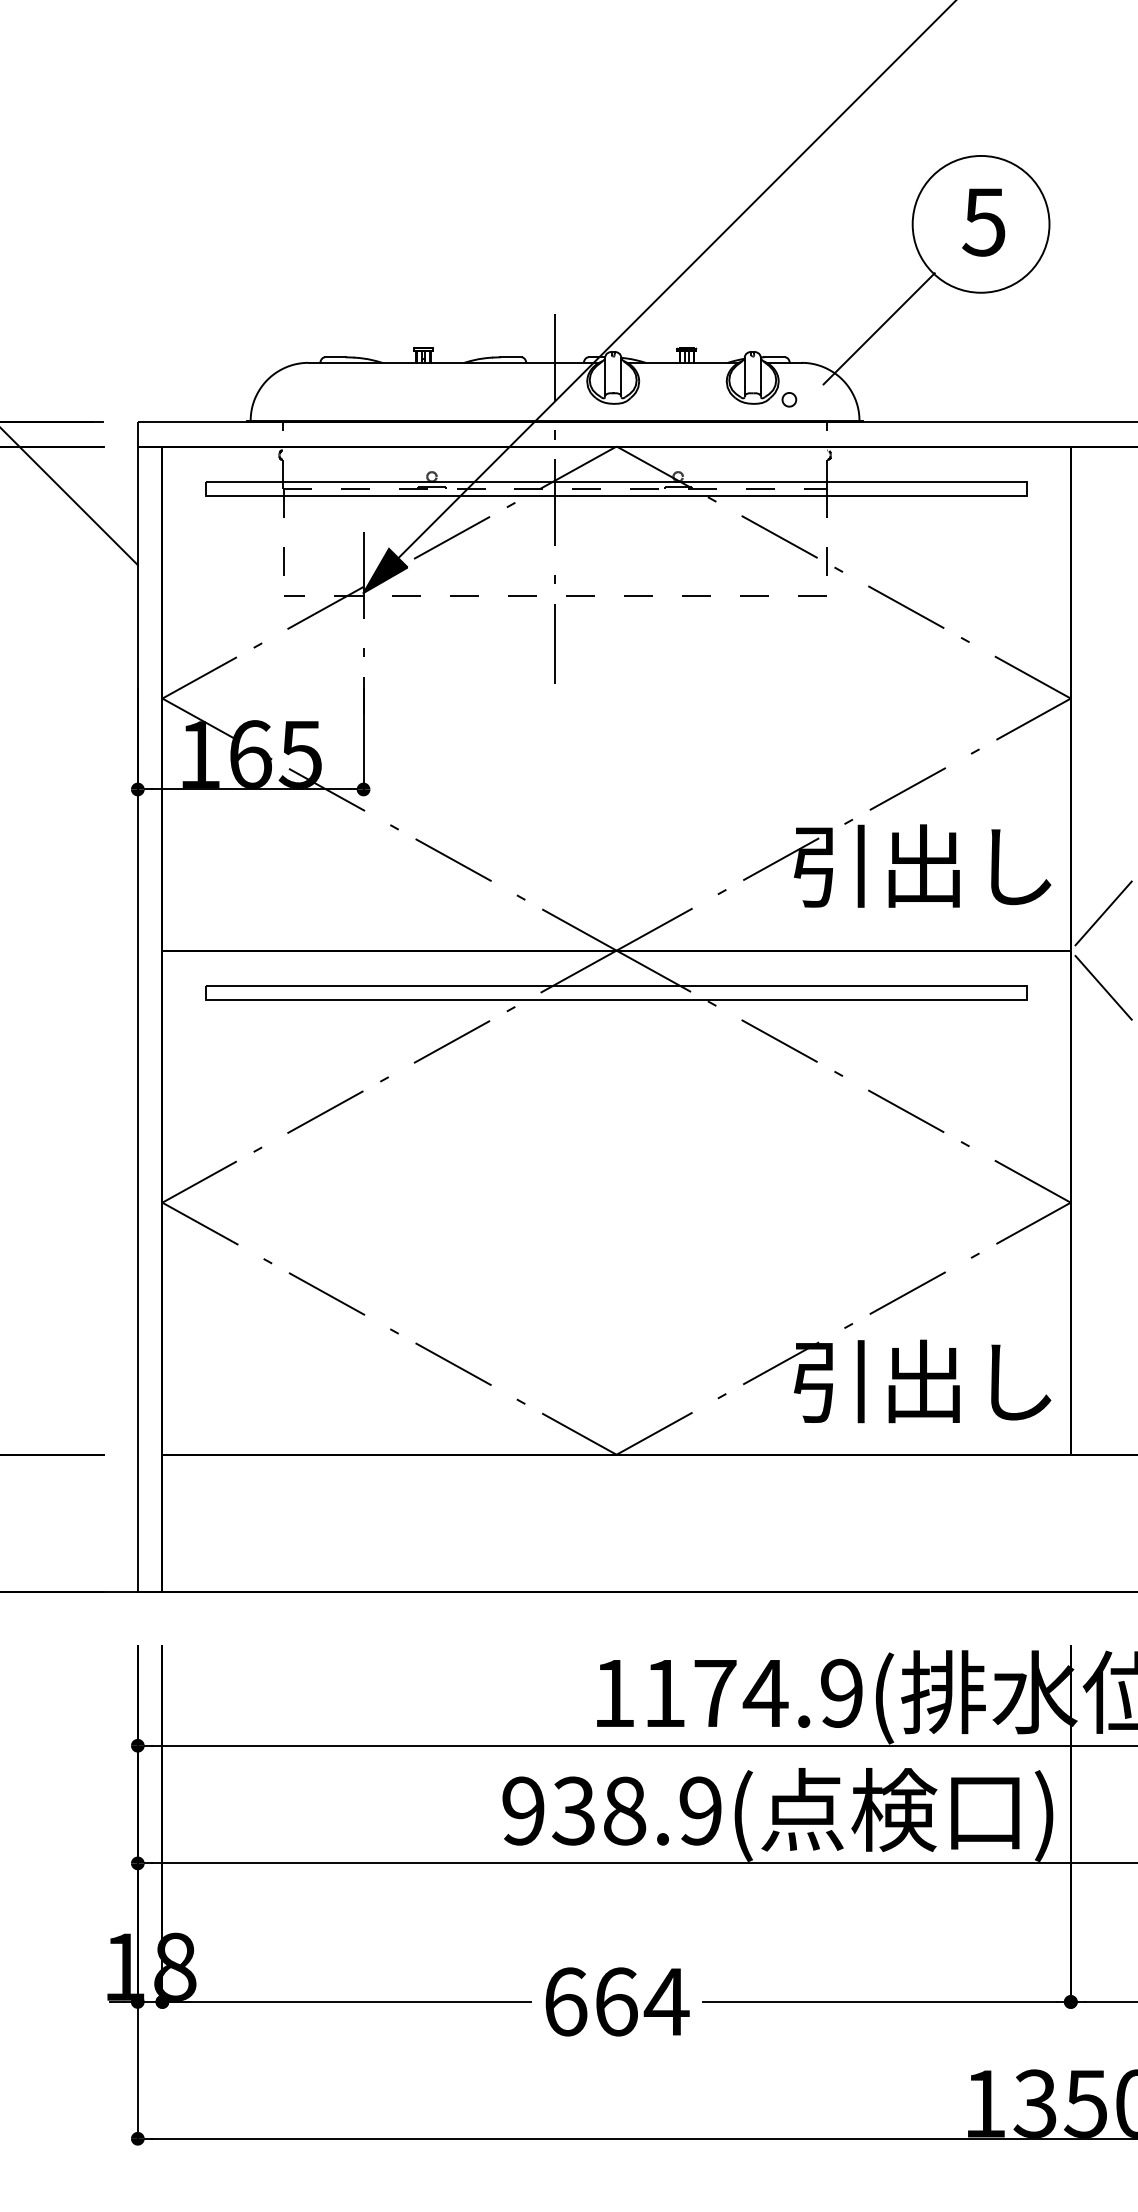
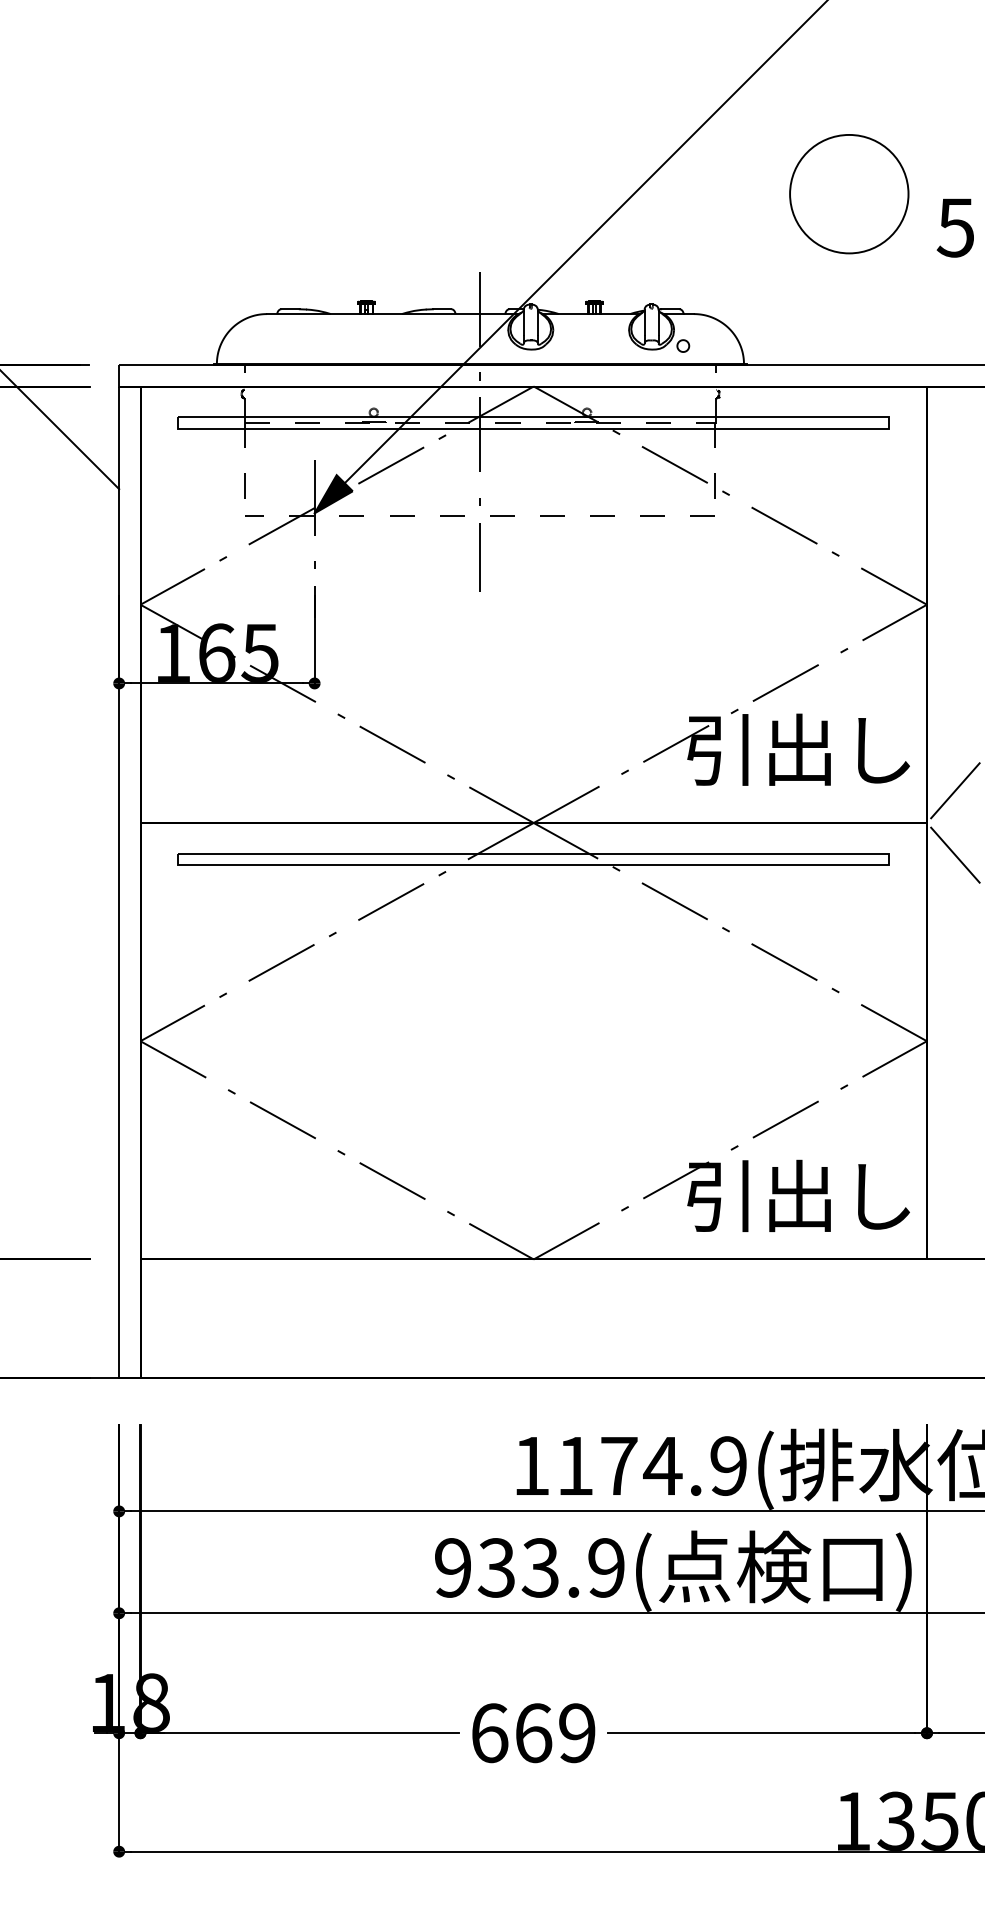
text: (983, 222) -> (955, 228), moved
line: (878, 328) -> (760, 284), removed
text: (624, 1810) -> (540, 1567), 938.9( -> 933.9(
text: (666, 2001) -> (576, 1732), 664 -> 669

